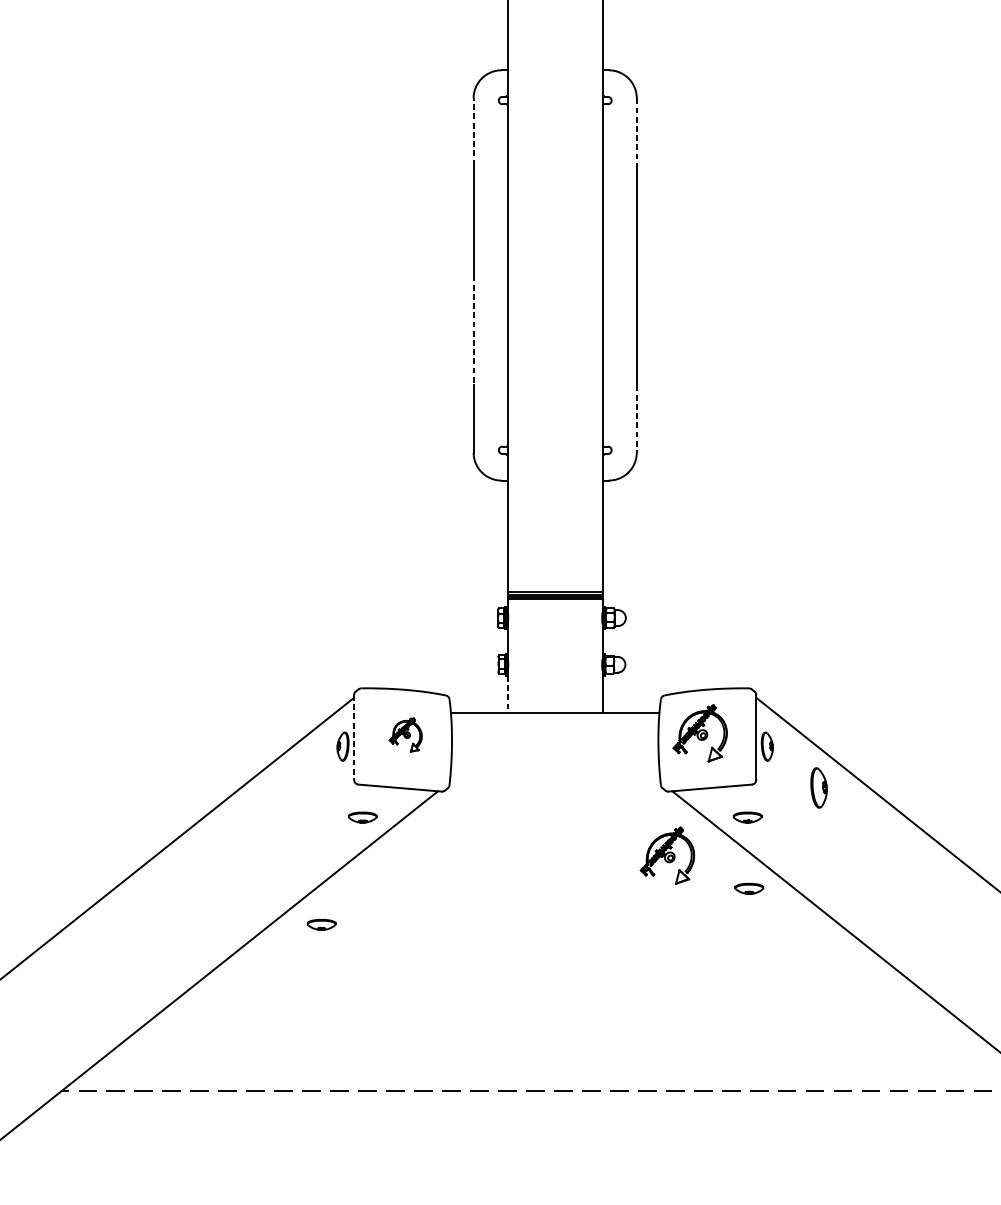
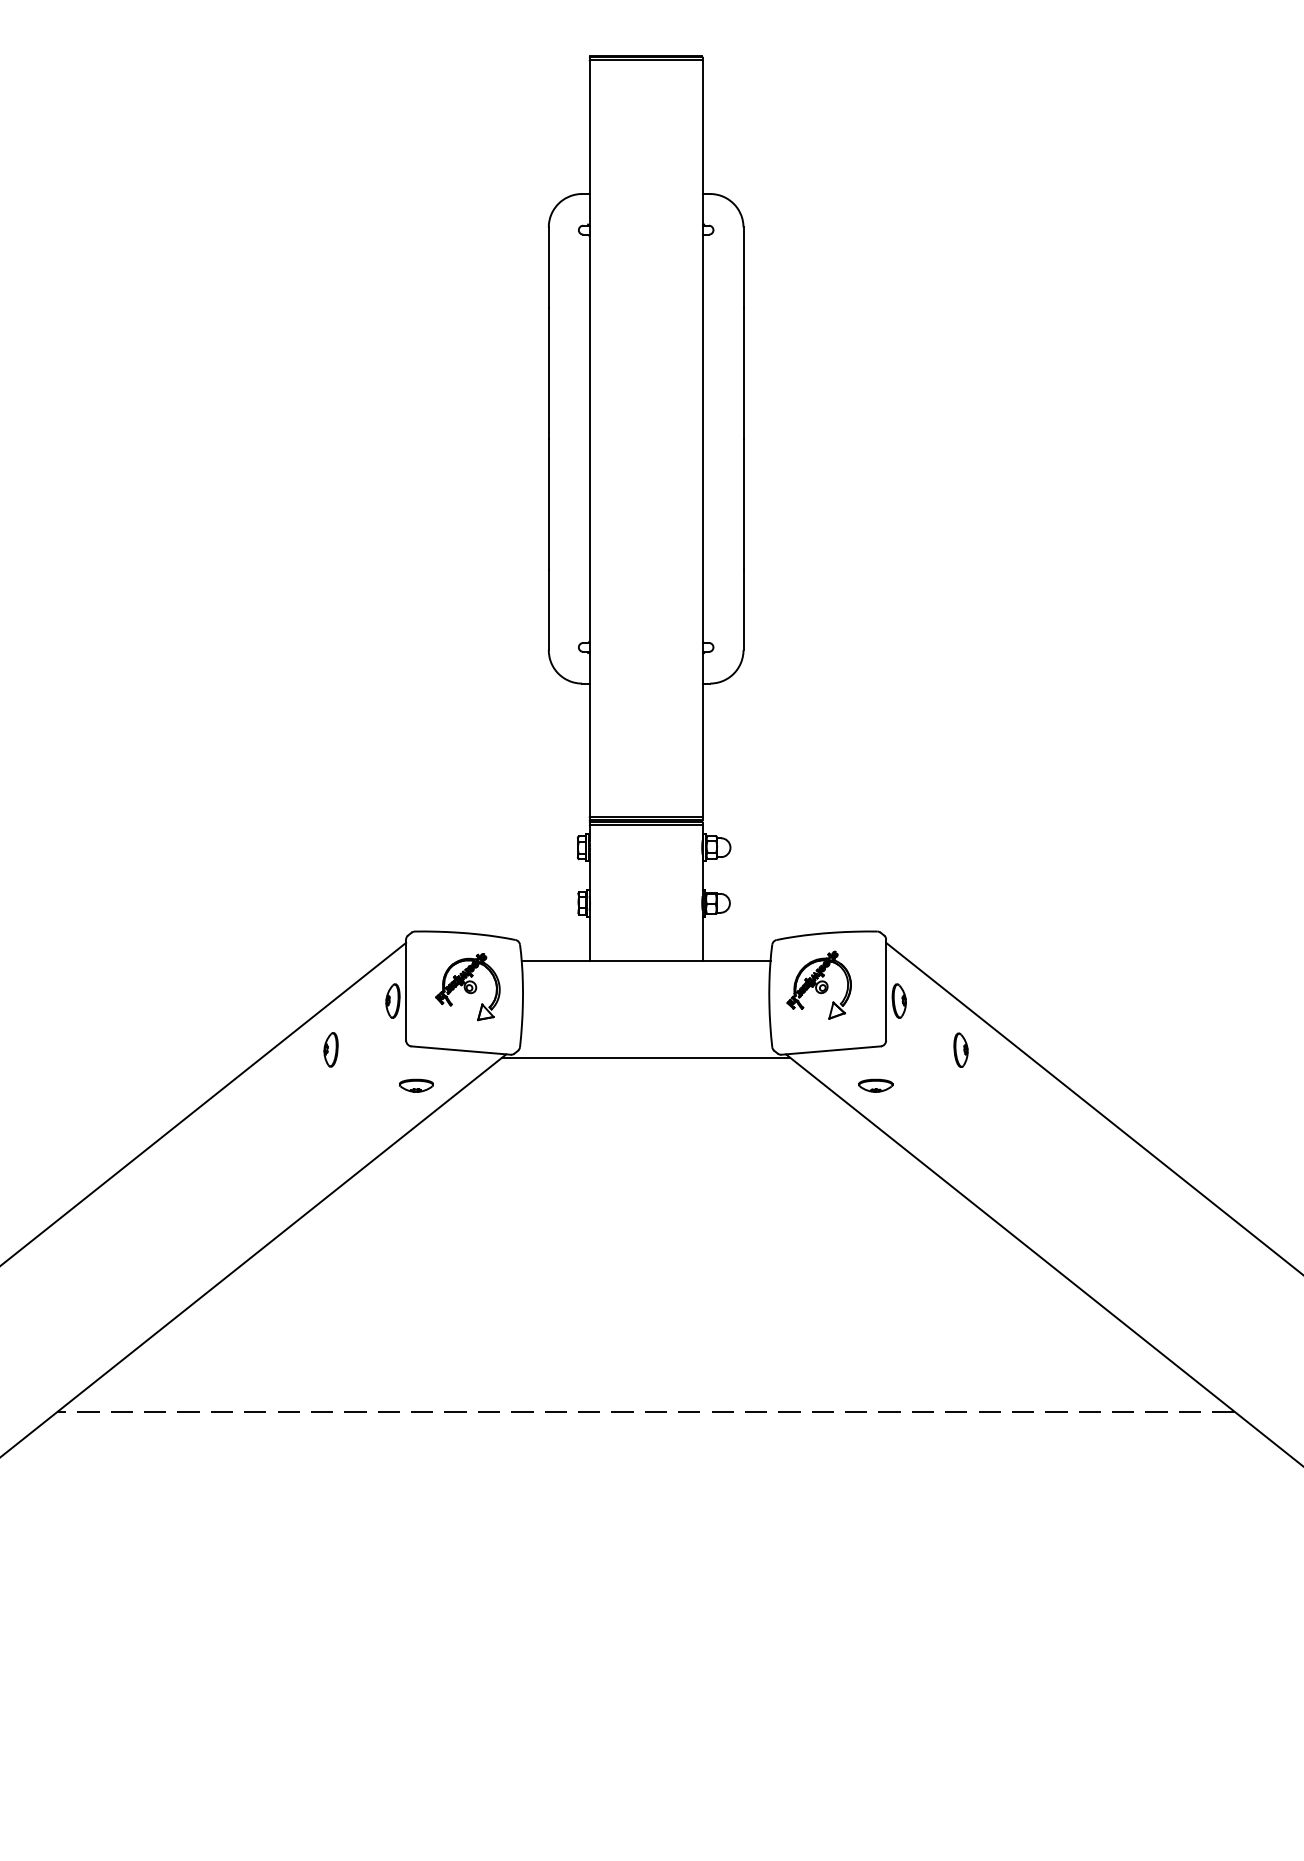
line: (473, 131) -> (548, 266), dashed -> solid
line: (636, 131) -> (743, 267), dashed -> solid
line: (473, 330) -> (548, 504), dashed -> solid
line: (636, 419) -> (743, 610), dashed -> solid
line: (507, 695) -> (589, 939), dashed -> solid
part: (405, 735) -> (467, 987), size x1.67
line: (354, 737) -> (406, 990), dashed -> solid
part: (290, 787) -> (330, 1049), added
part: (818, 787) -> (960, 1049), size x0.71
line: (554, 793) -> (645, 1057), added
part: (666, 855) -> (779, 1130), removed
part: (749, 888) -> (877, 1170), removed
part: (321, 924) -> (367, 1213), removed

